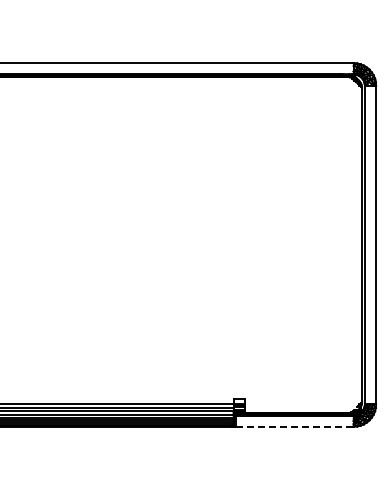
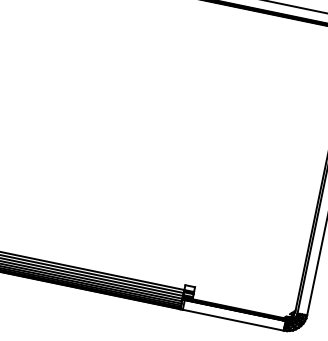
line: (295, 426) -> (233, 320), dashed -> solid

